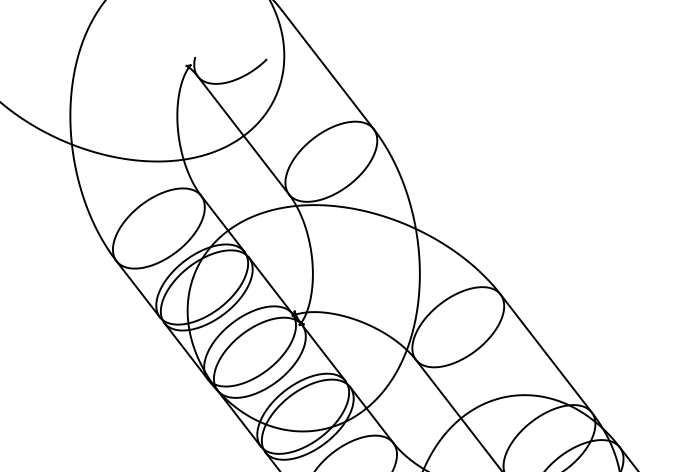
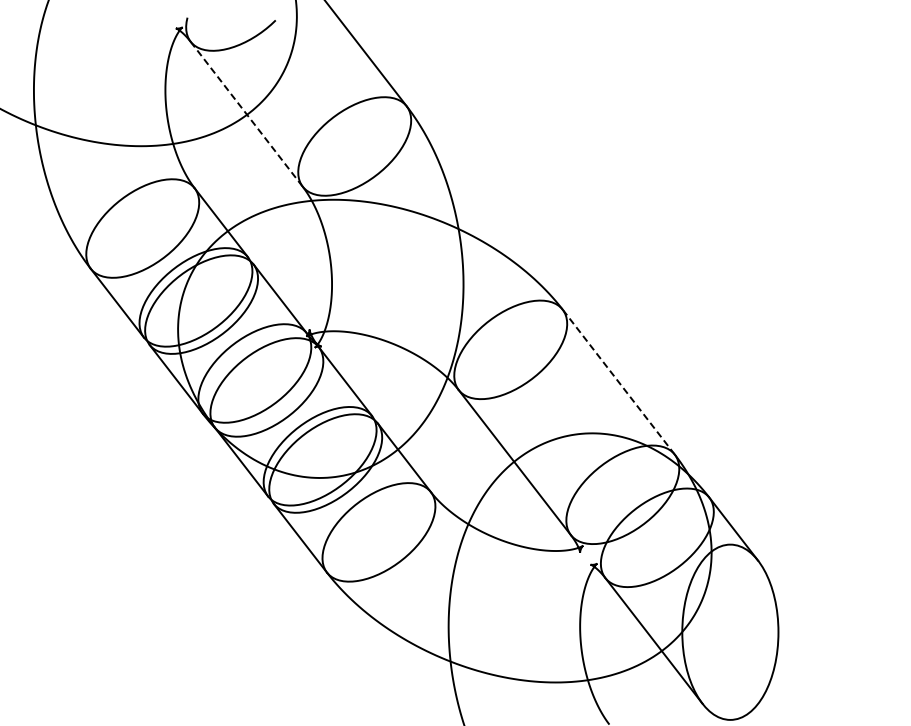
line: (243, 135) -> (246, 114), solid -> dashed
line: (545, 353) -> (618, 382), solid -> dashed

